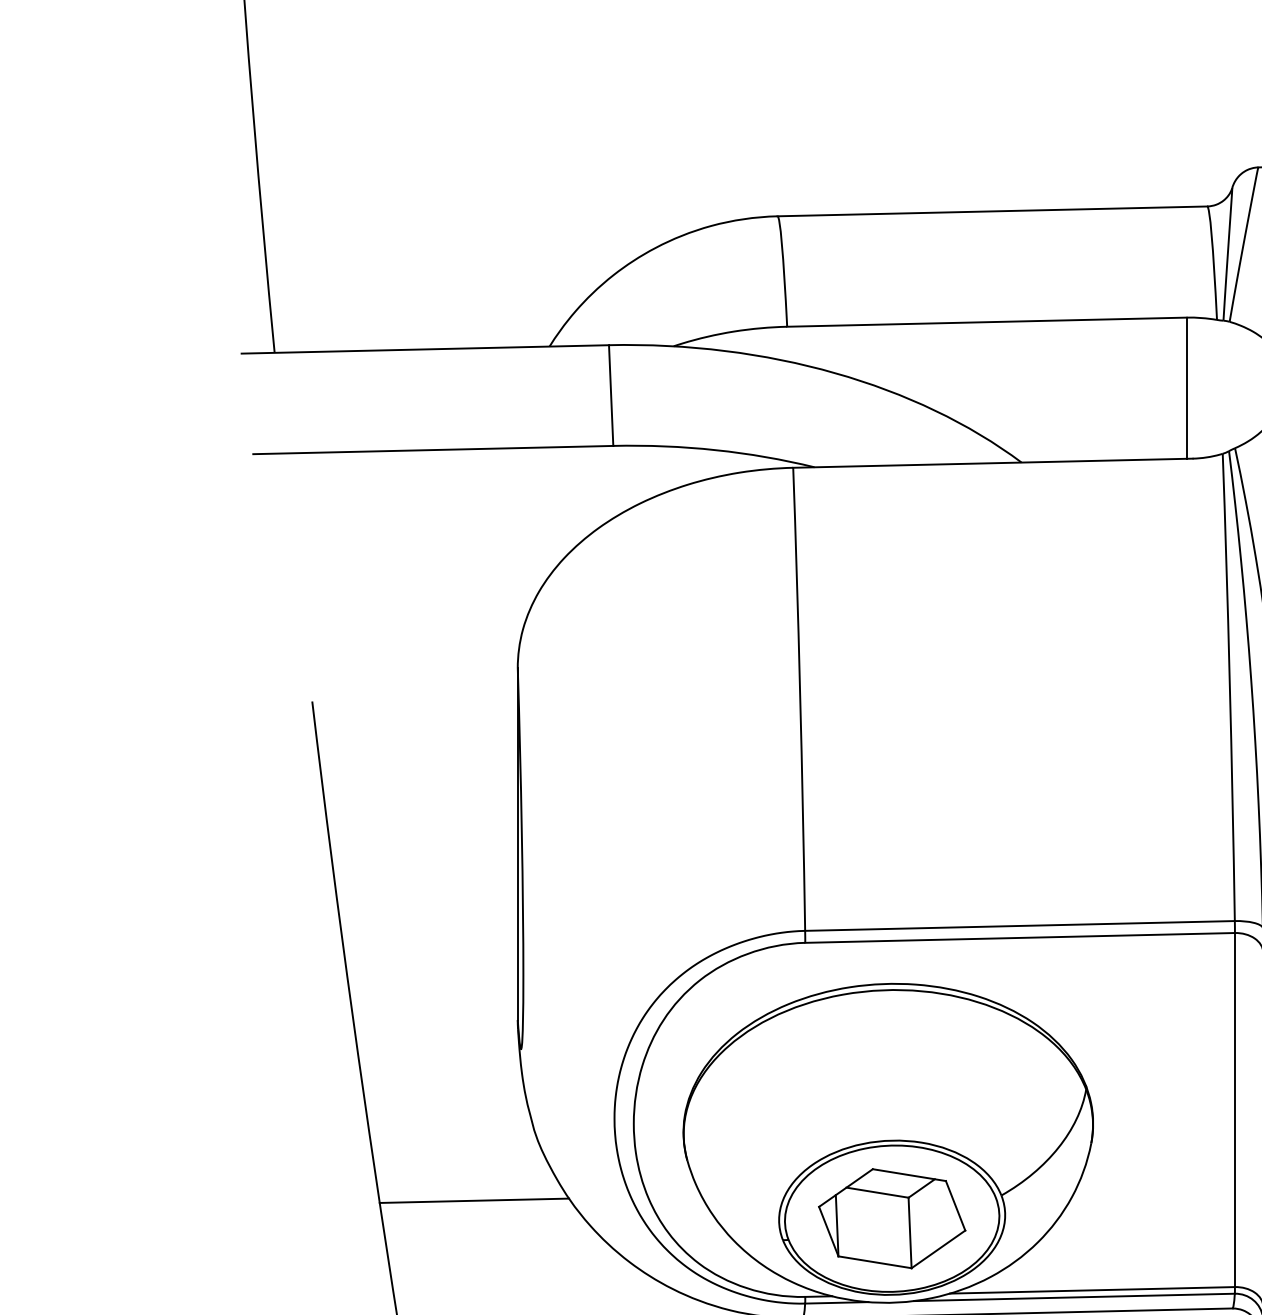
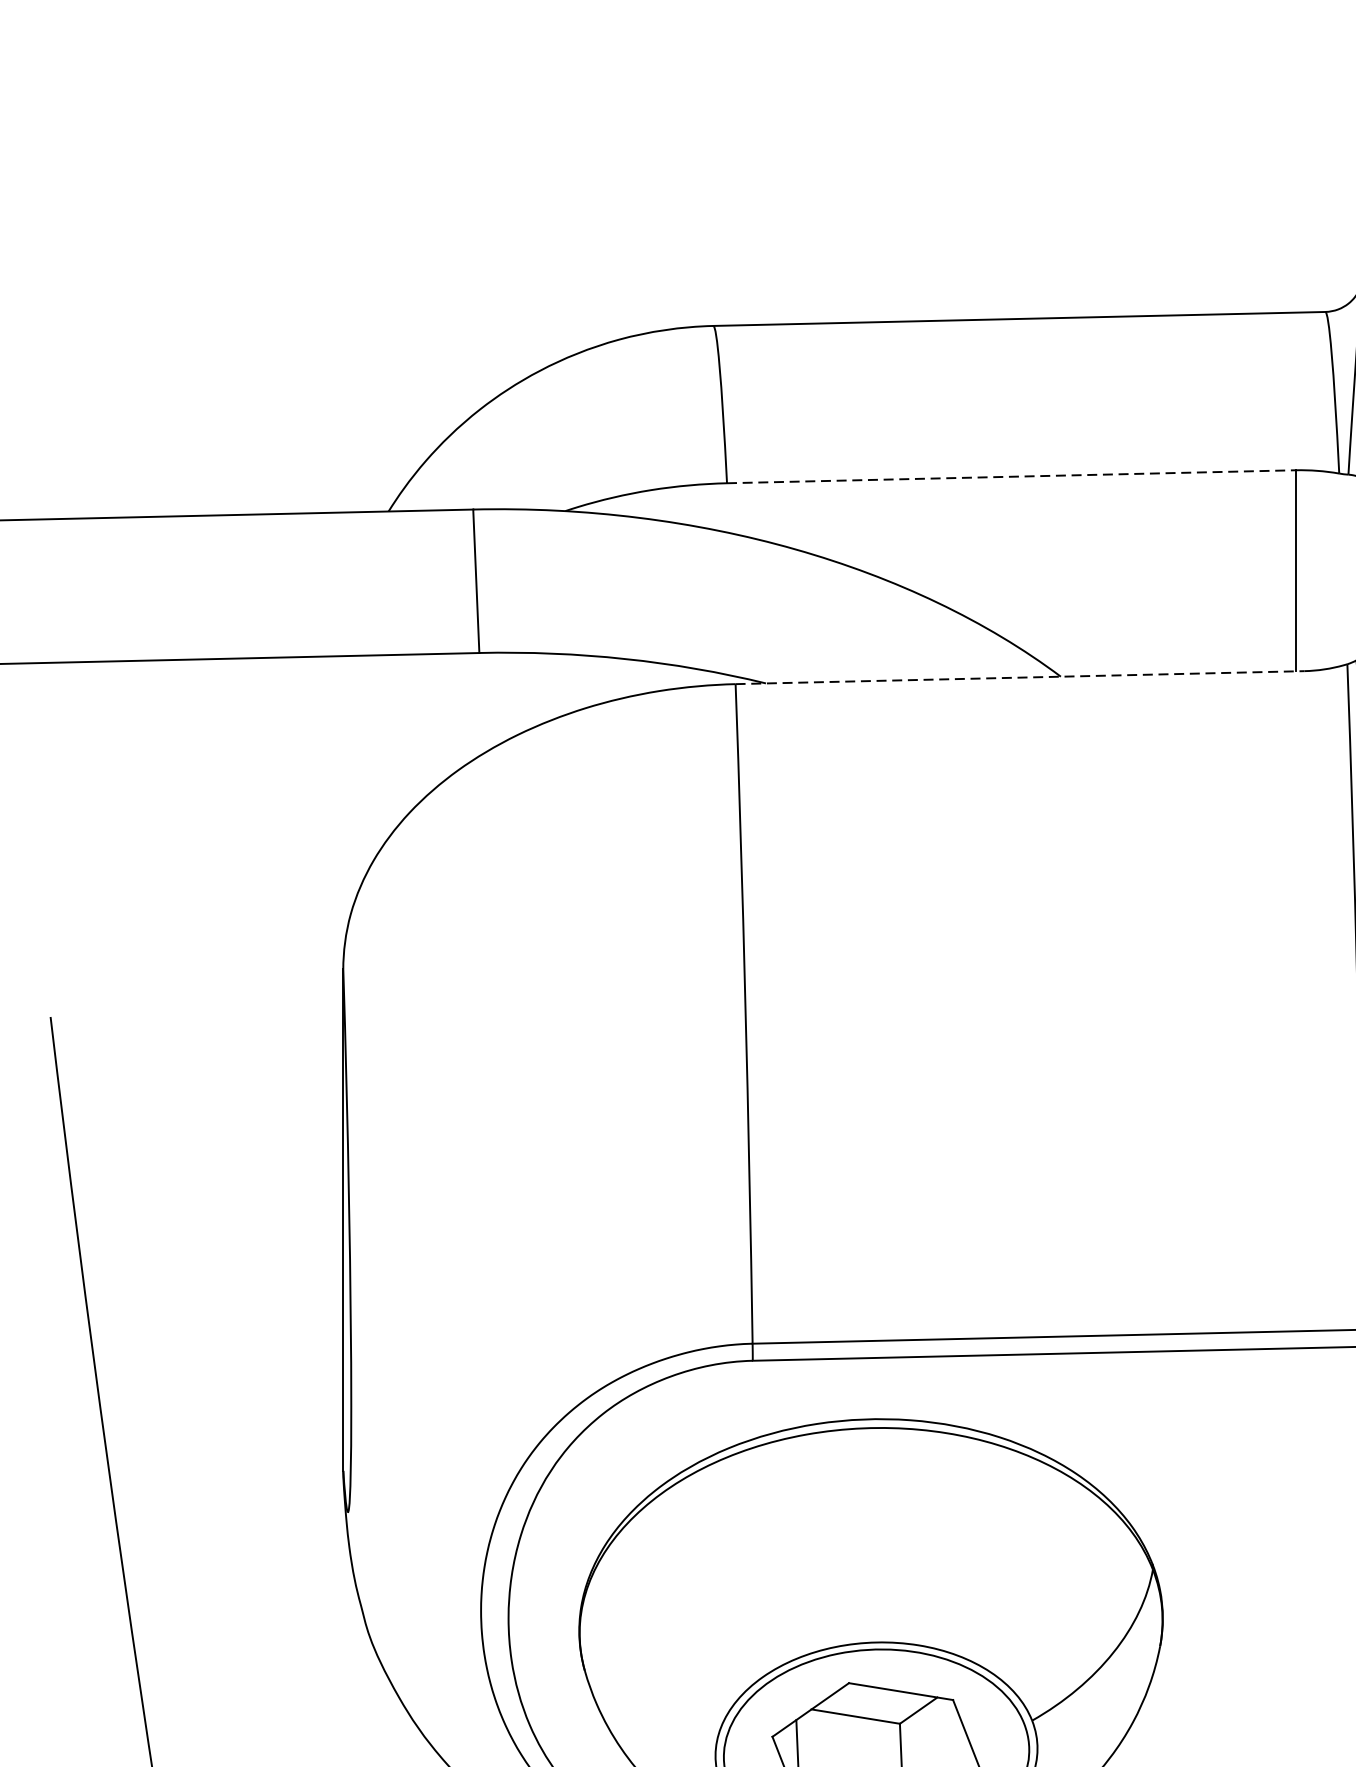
line: (986, 322) -> (1010, 477), solid -> dashed
line: (992, 463) -> (1019, 678), solid -> dashed
line: (474, 1200) -> (281, 1727), removed

